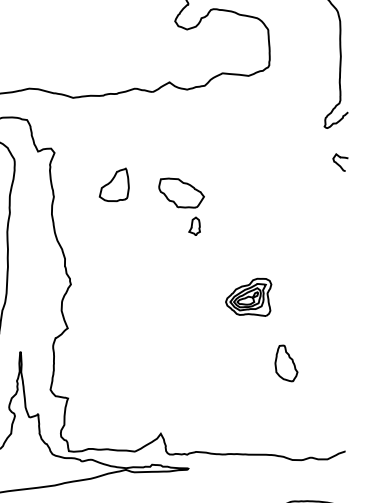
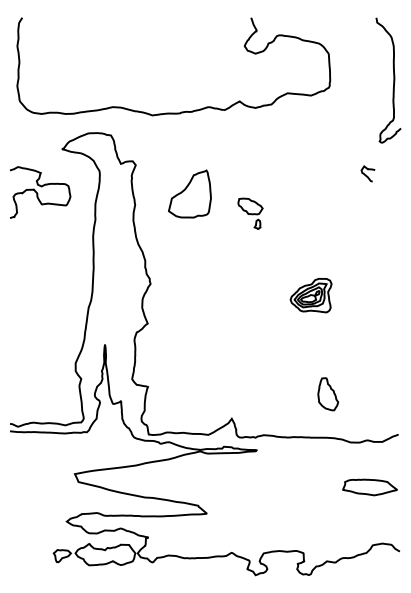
curve: (338, 163) -> (366, 174), moved
part: (114, 184) -> (189, 193), size x1.6
part: (181, 206) -> (250, 213), size x0.6
part: (286, 363) -> (328, 394), moved

